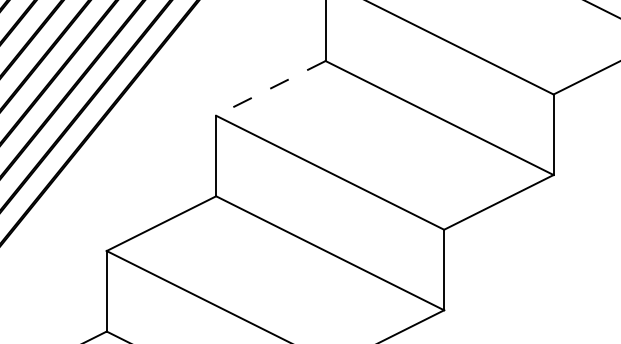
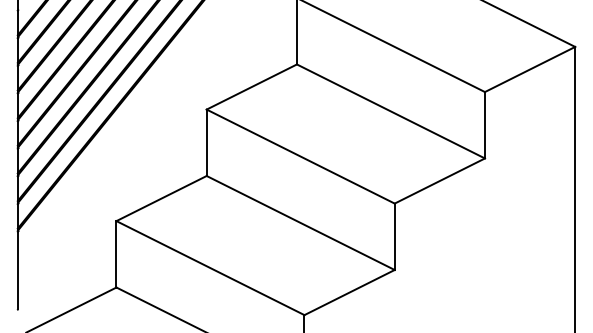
line: (270, 88) -> (251, 87), dashed -> solid

